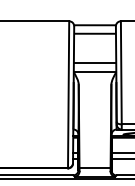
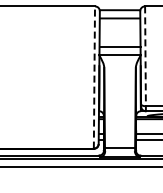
line: (121, 73) -> (145, 56), solid -> dashed
line: (68, 93) -> (94, 76), solid -> dashed

